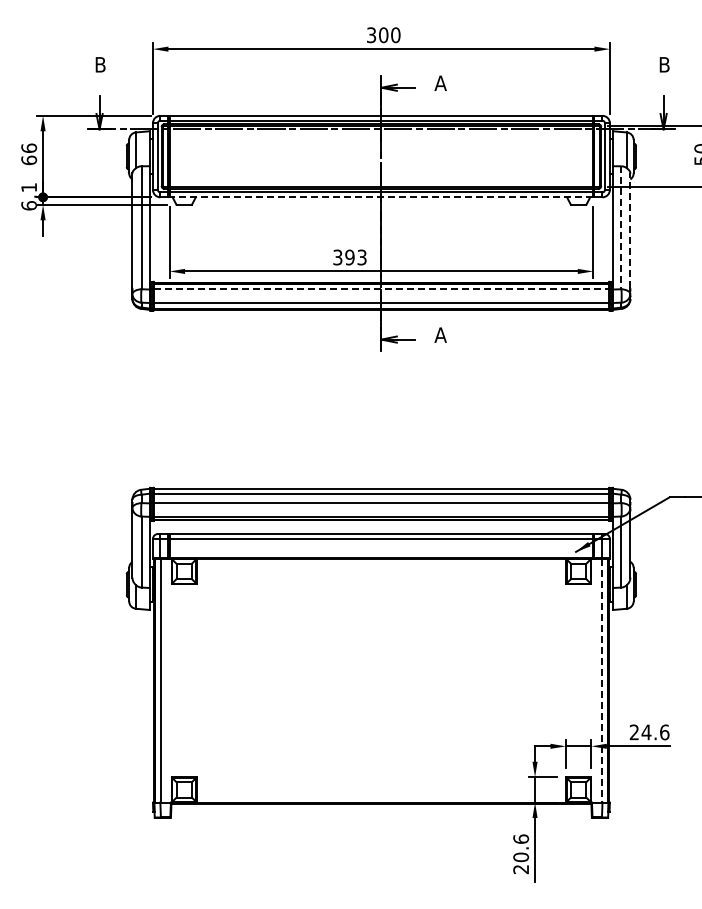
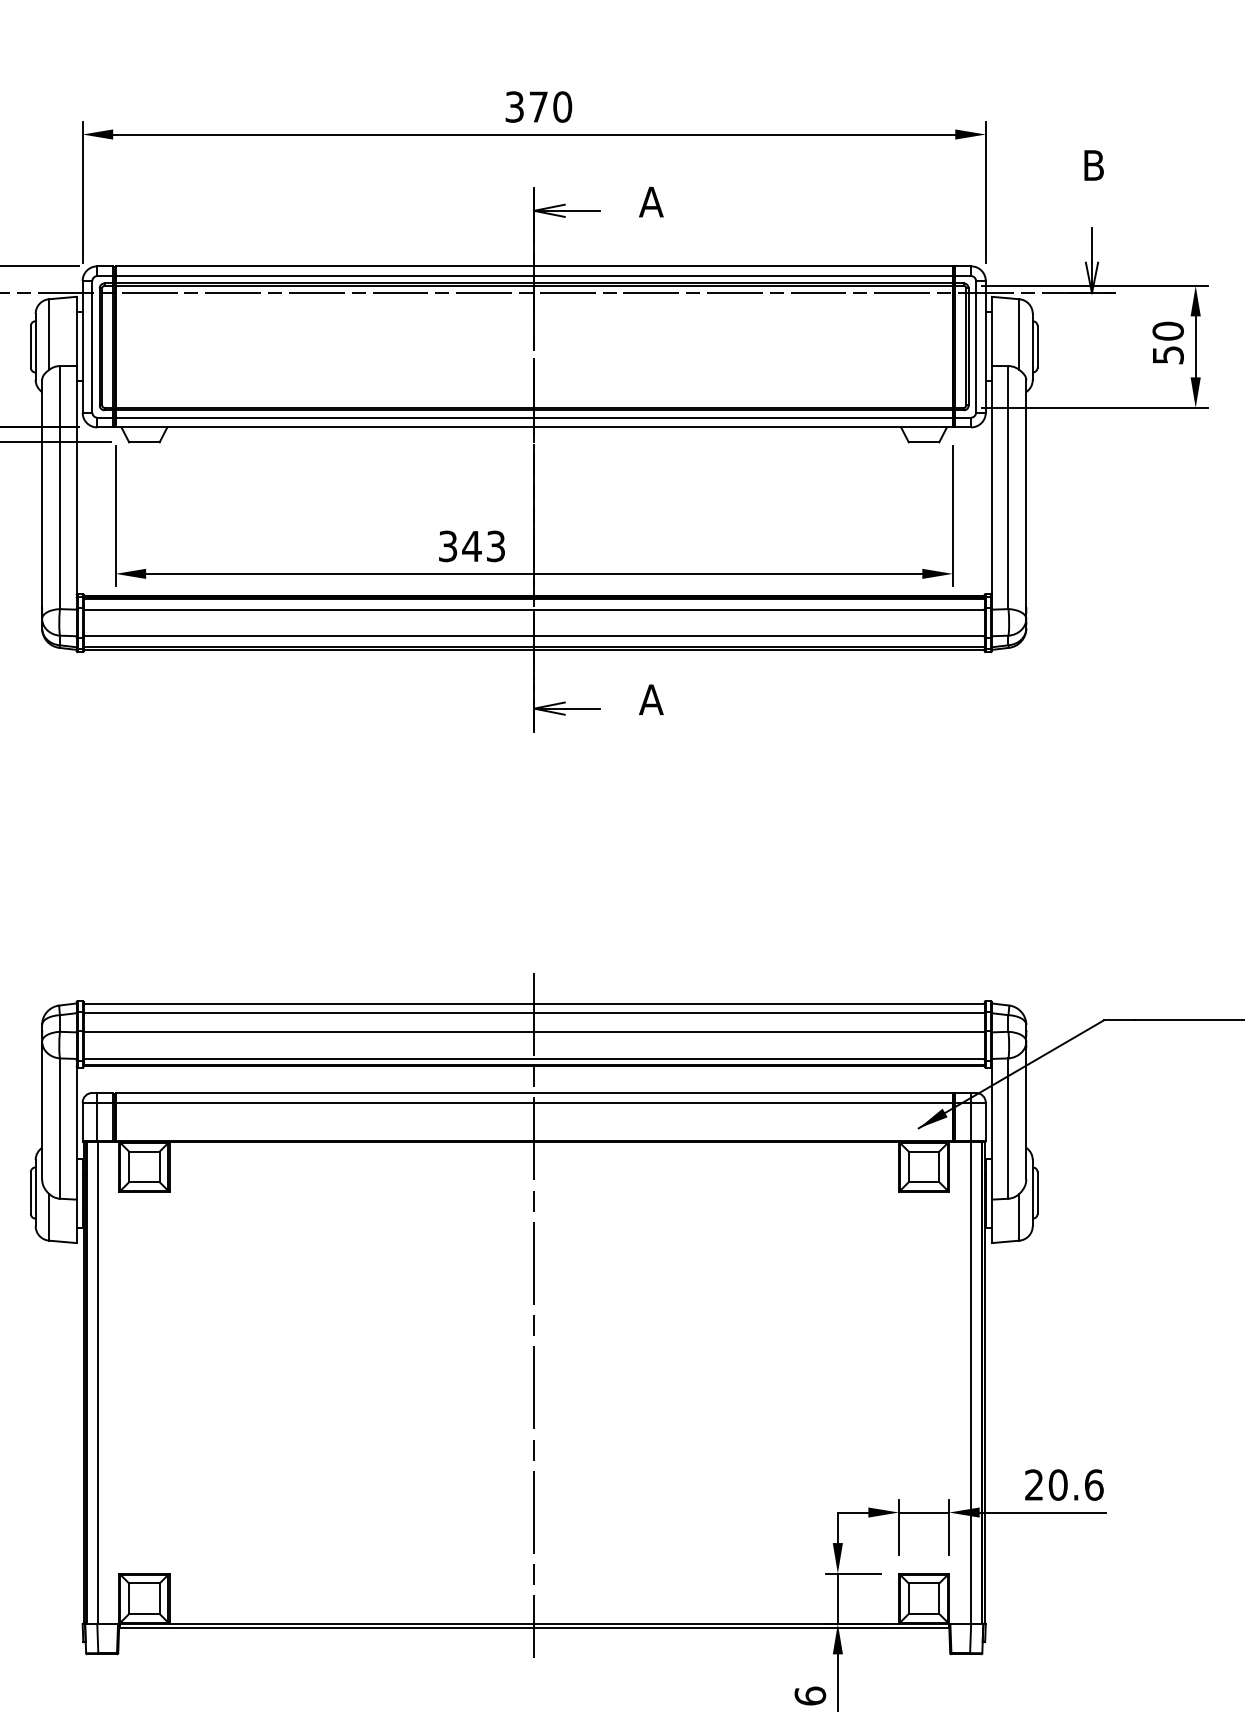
text: (383, 35) -> (538, 107), 300 -> 370
line: (381, 197) -> (534, 427), dashed -> solid
line: (621, 228) -> (1008, 489), dashed -> solid
line: (630, 230) -> (1026, 492), dashed -> solid
text: (349, 257) -> (471, 546), 393 -> 343
line: (381, 289) -> (534, 609), dashed -> solid
line: (381, 646) -> (534, 1315), added
line: (602, 680) -> (971, 1382), dashed -> solid
text: (646, 732) -> (1058, 1485), 24.6 -> 20.6

